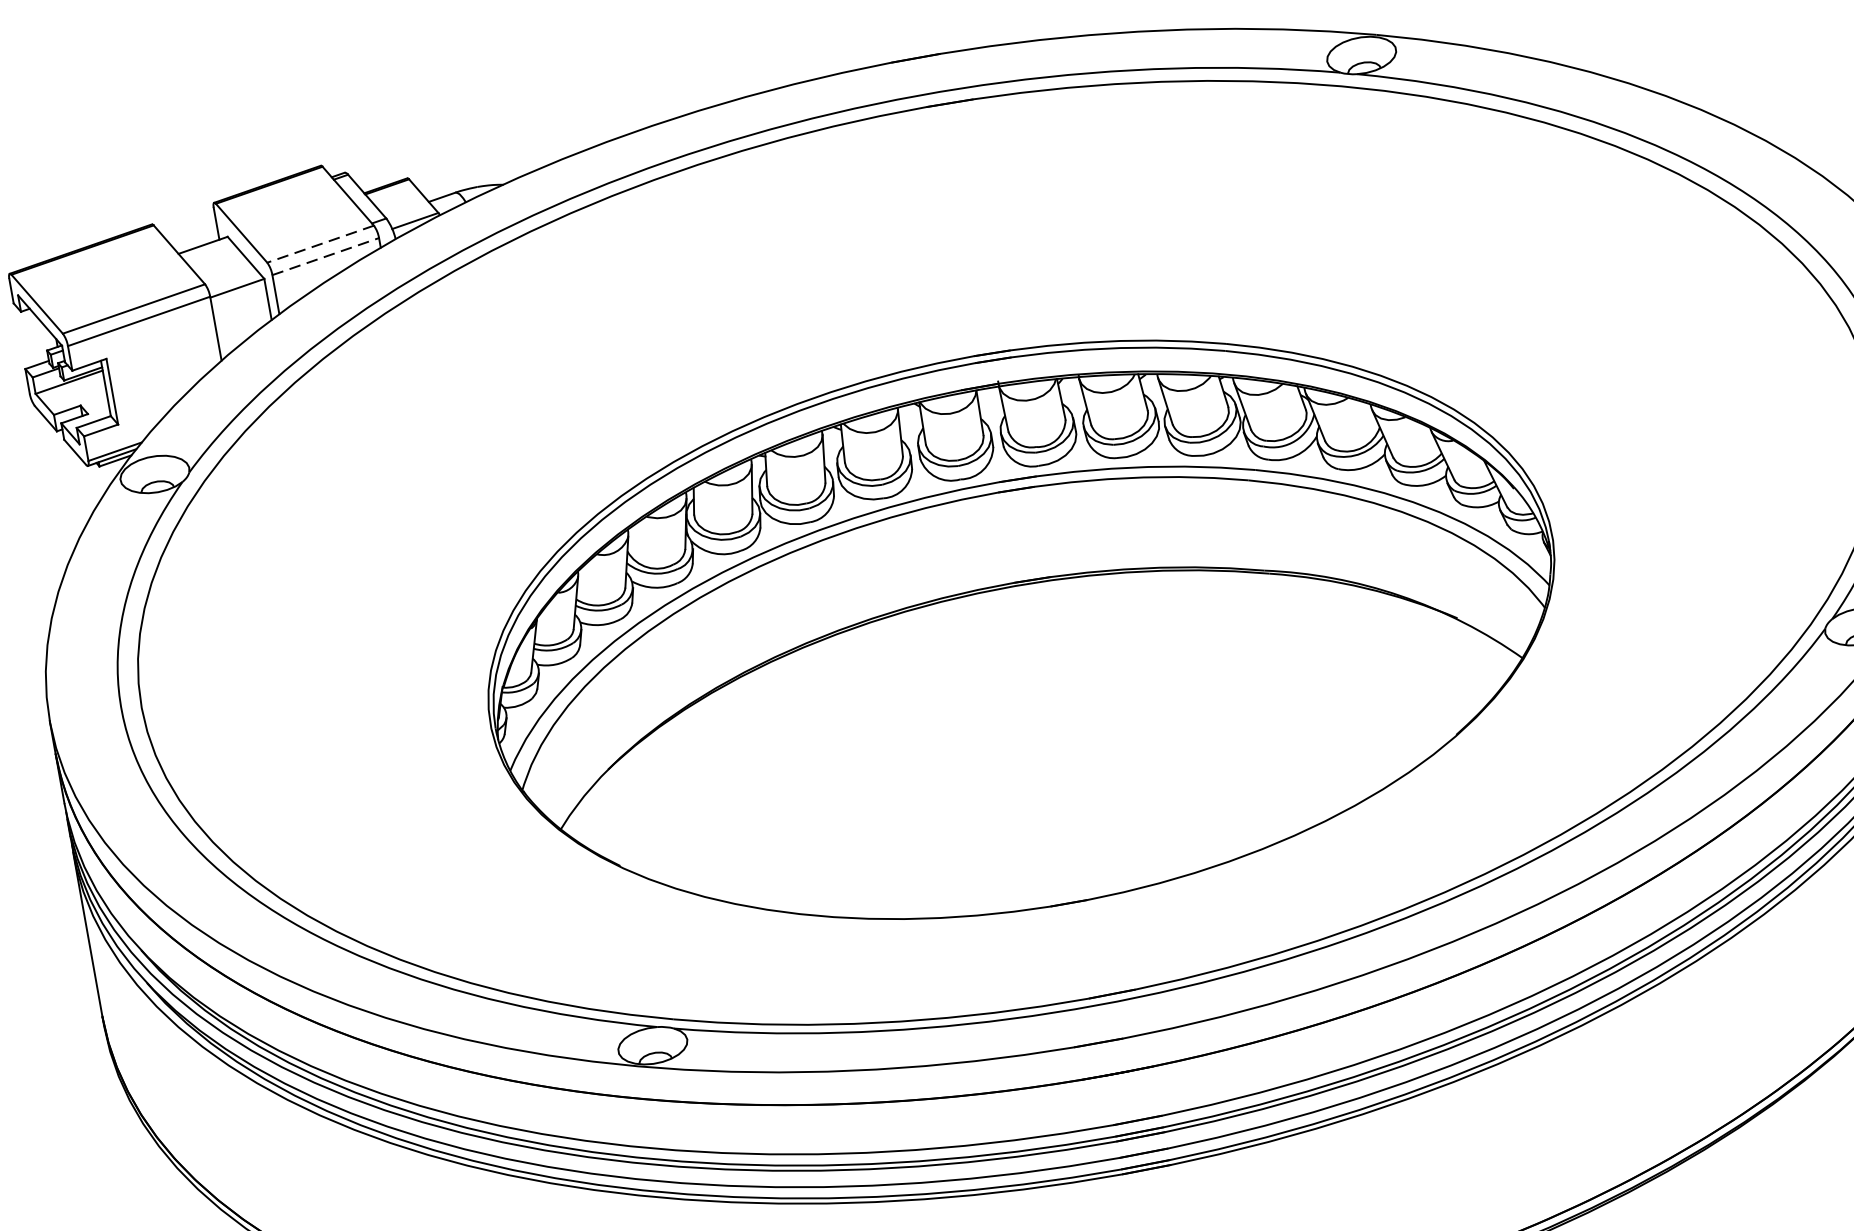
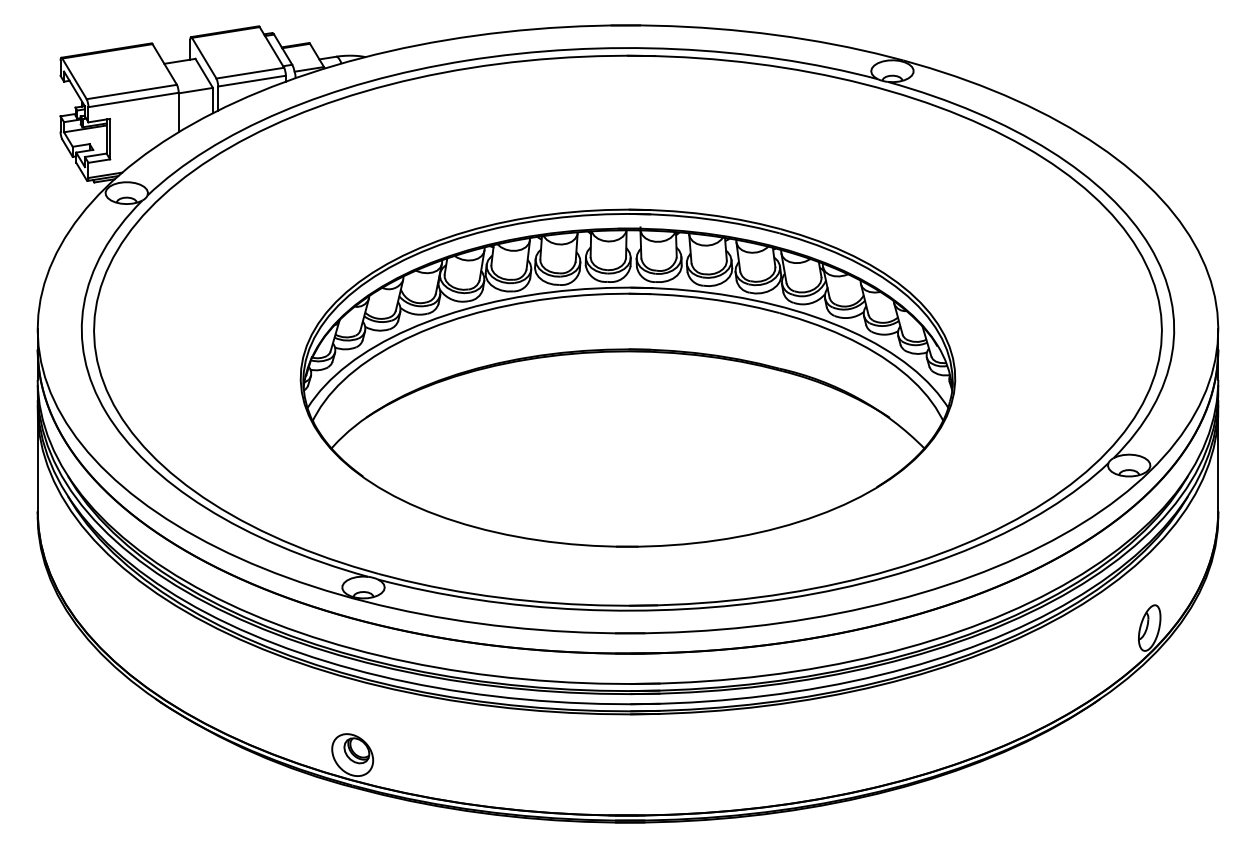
line: (319, 244) -> (249, 73), dashed -> solid
line: (326, 257) -> (252, 81), dashed -> solid

